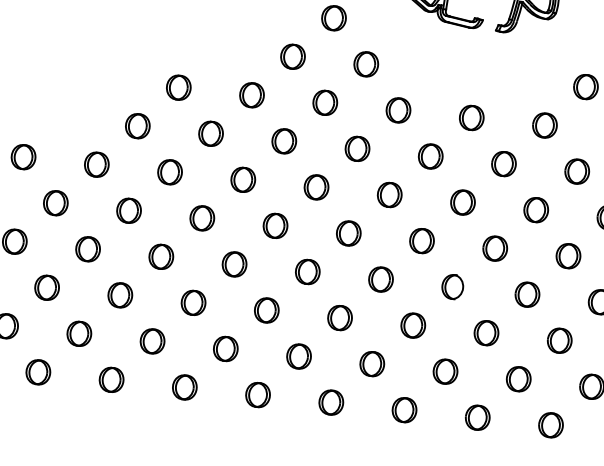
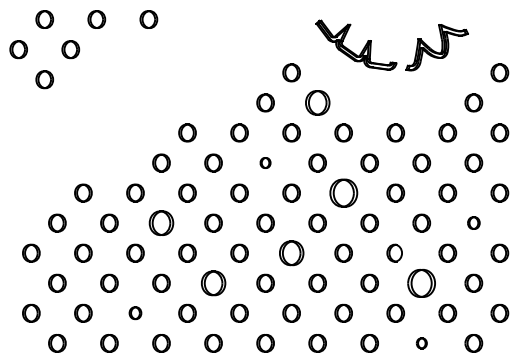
part: (366, 63) -> (317, 102), size x1.4
part: (284, 140) -> (265, 162), size x0.6
part: (389, 194) -> (343, 192), size x1.6
part: (129, 209) -> (161, 222), size x1.4
part: (568, 255) -> (473, 222), size x0.7
part: (307, 270) -> (291, 252), size x1.4
part: (193, 301) -> (213, 282), size x1.4
part: (79, 332) -> (135, 312), size x0.7
part: (486, 332) -> (421, 282), size x1.6
part: (477, 417) -> (421, 343), size x0.6

